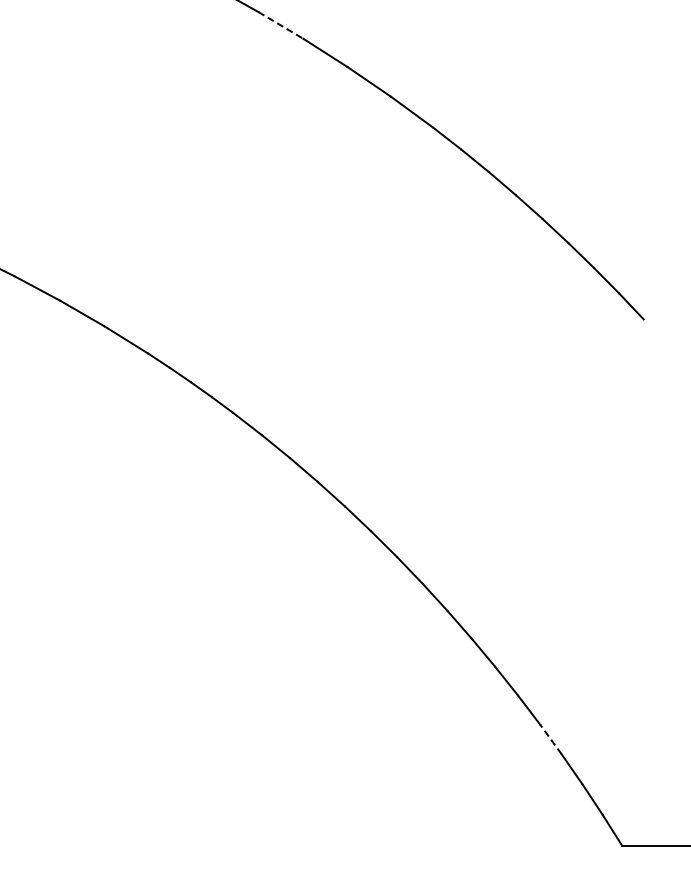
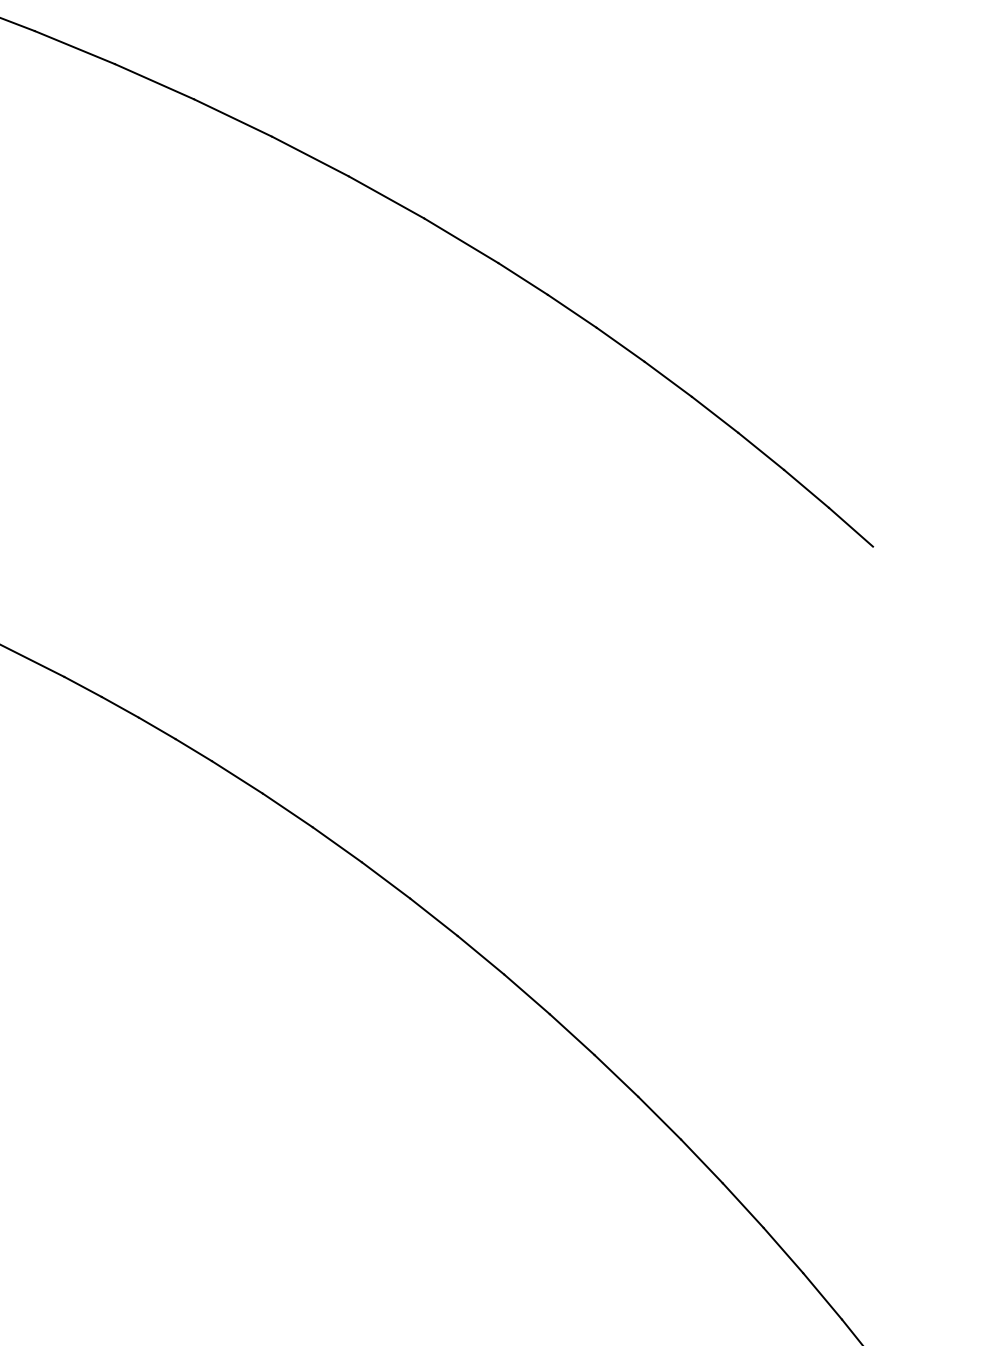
line: (281, 25) -> (234, 118), dashed -> solid
line: (550, 739) -> (782, 1250), dashed -> solid

